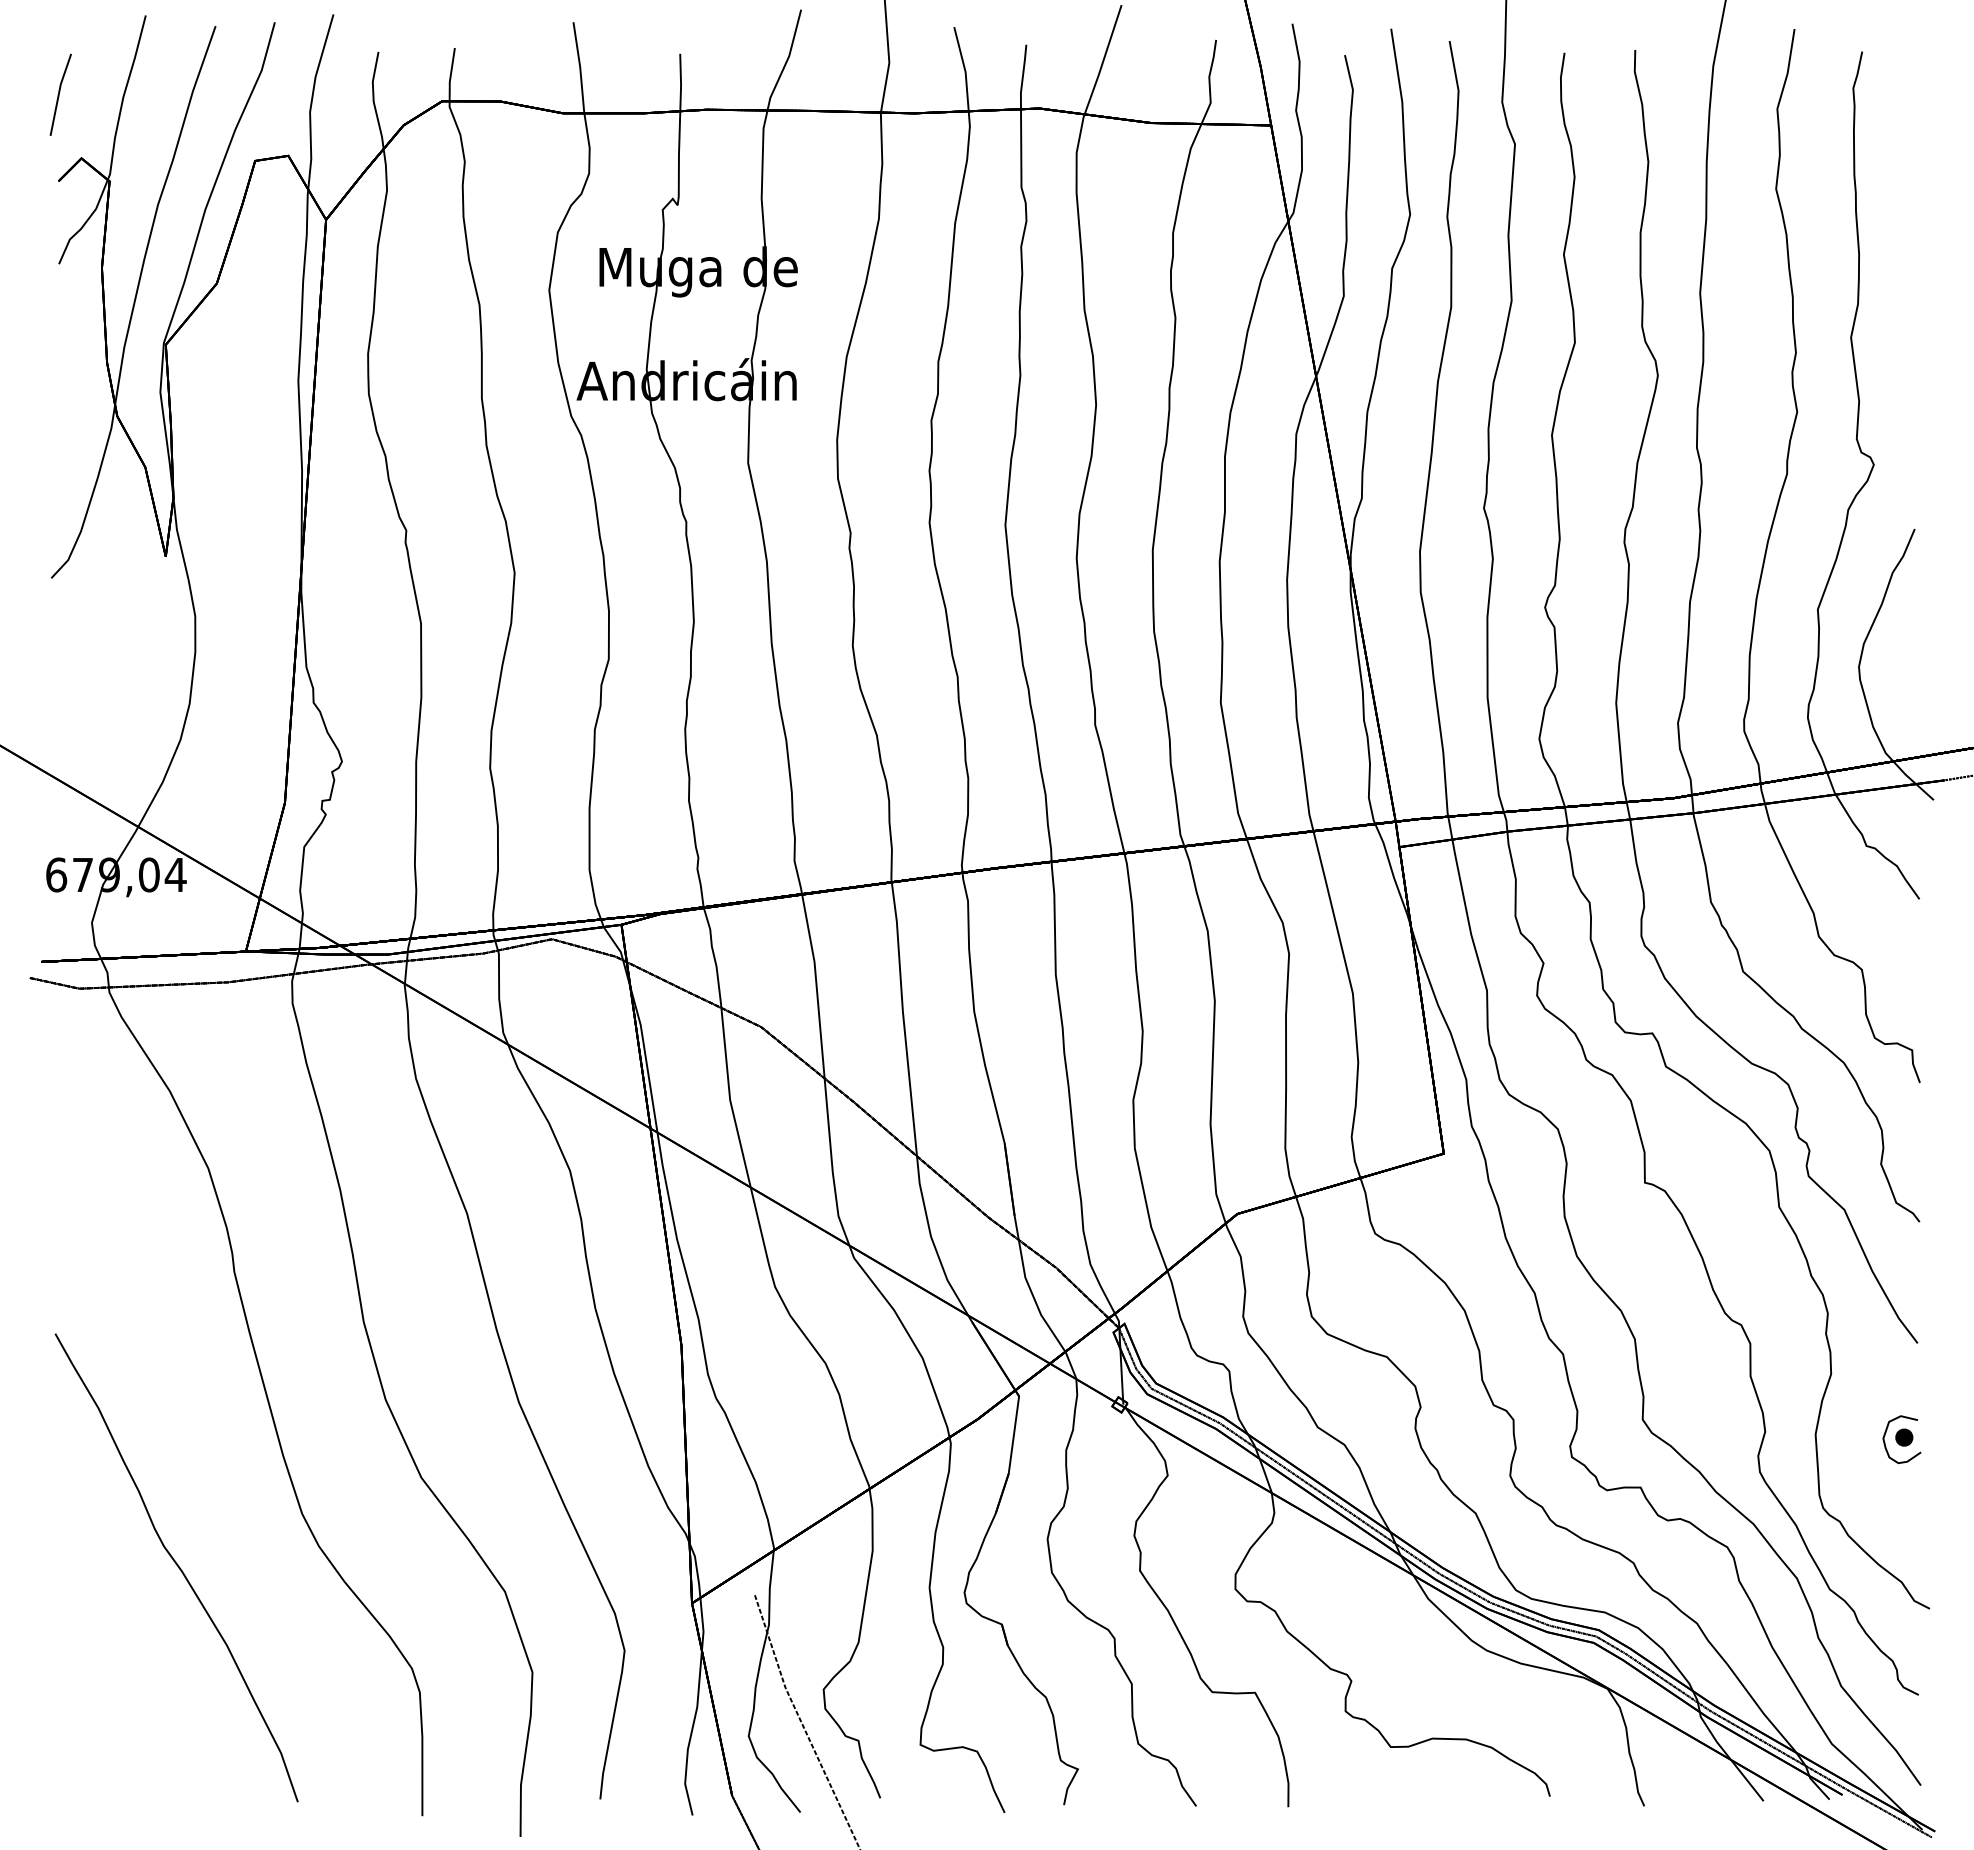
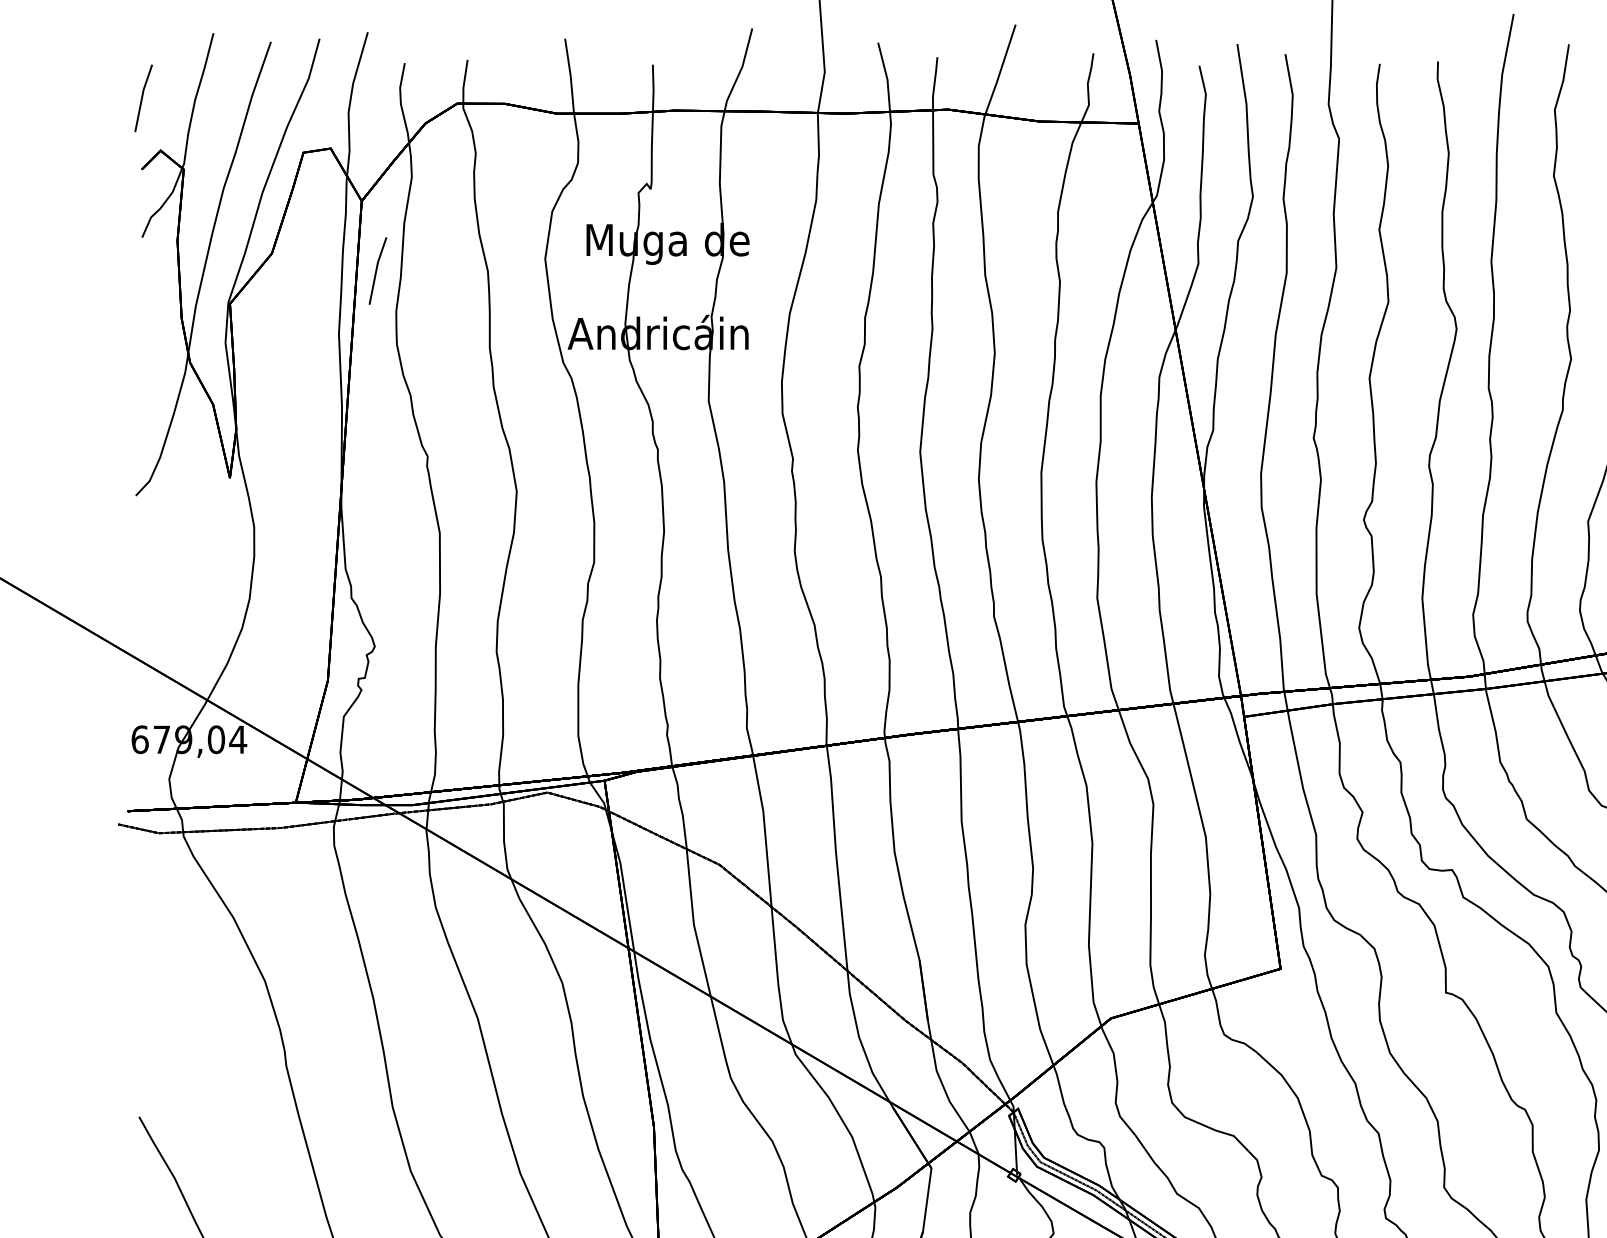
part: (345, 304) -> (377, 270), added

